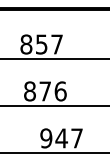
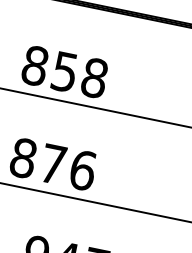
text: (57, 44) -> (95, 78), 857 -> 858

